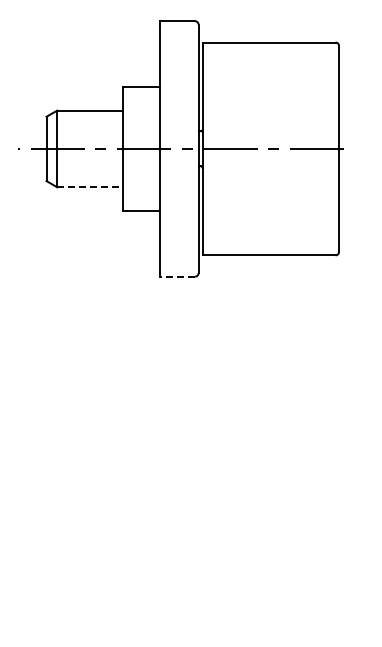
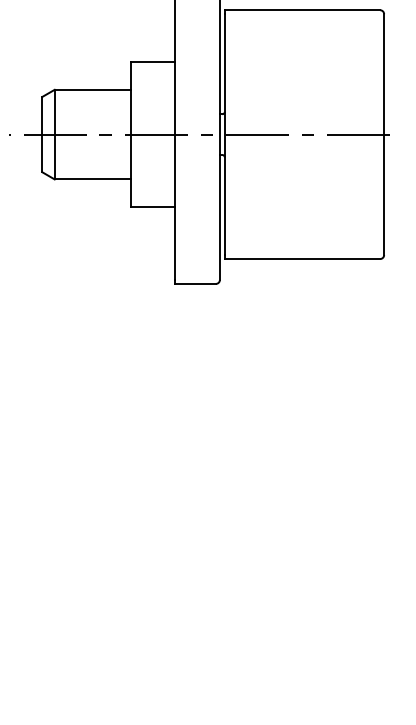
line: (89, 187) -> (92, 179), dashed -> solid
line: (177, 276) -> (195, 283), dashed -> solid

